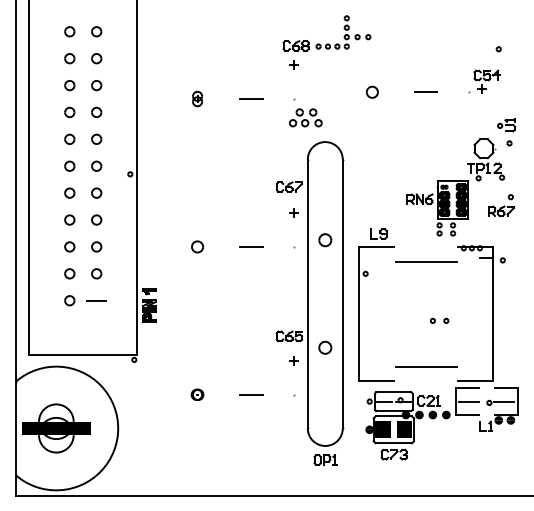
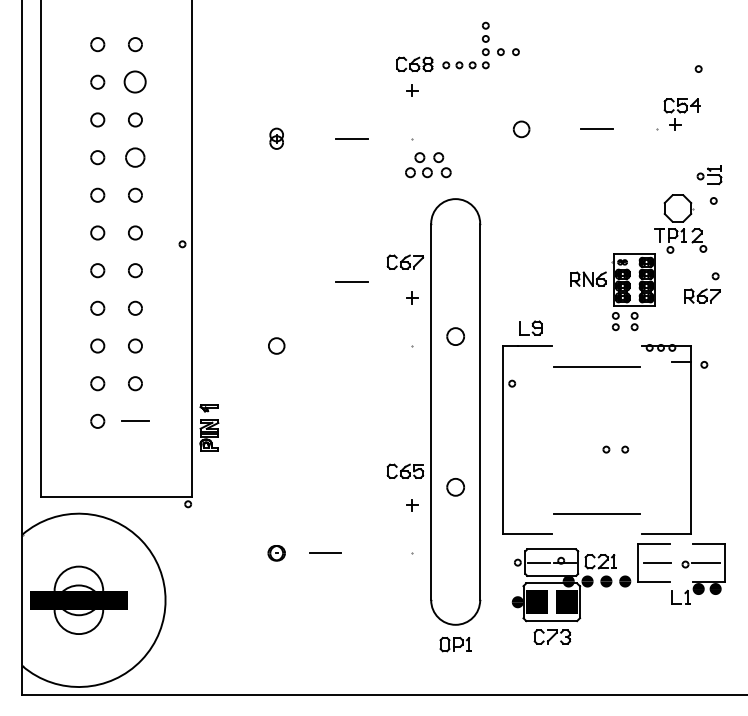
part: (96, 58) -> (135, 82), size x1.6
part: (96, 112) -> (135, 157), size x1.4
line: (251, 246) -> (352, 280), moved
line: (251, 394) -> (325, 552), moved

